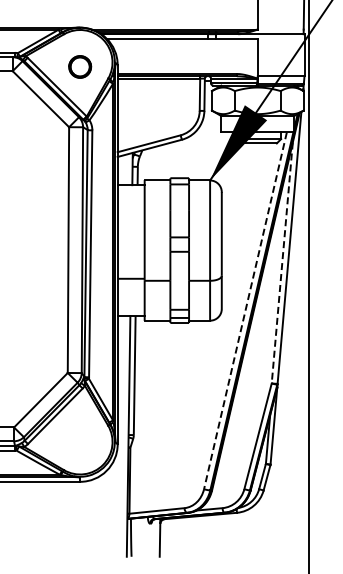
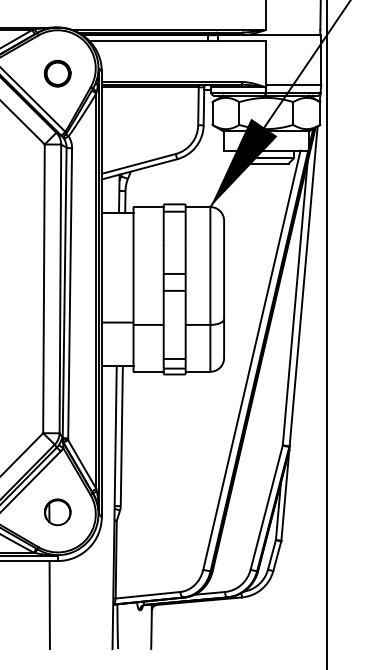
line: (282, 263) -> (295, 304), dashed -> solid
line: (245, 311) -> (251, 360), dashed -> solid
part: (80, 440) -> (58, 512), added
line: (73, 518) -> (49, 604), added

